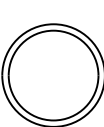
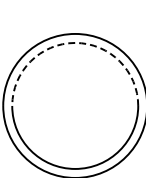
arc: (53, 30) -> (75, 42), solid -> dashed

